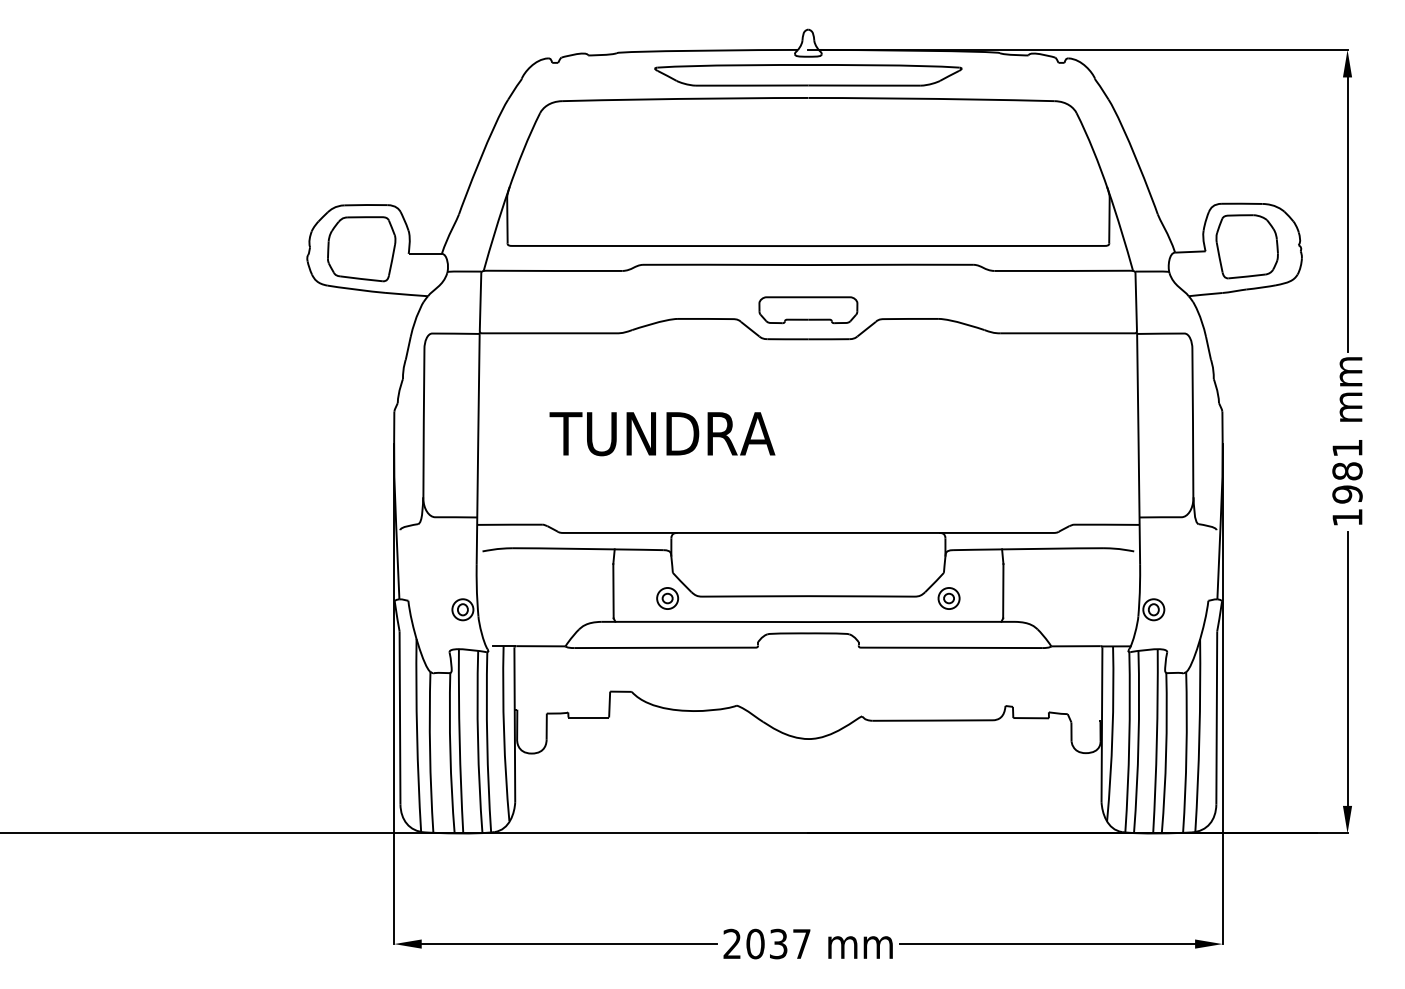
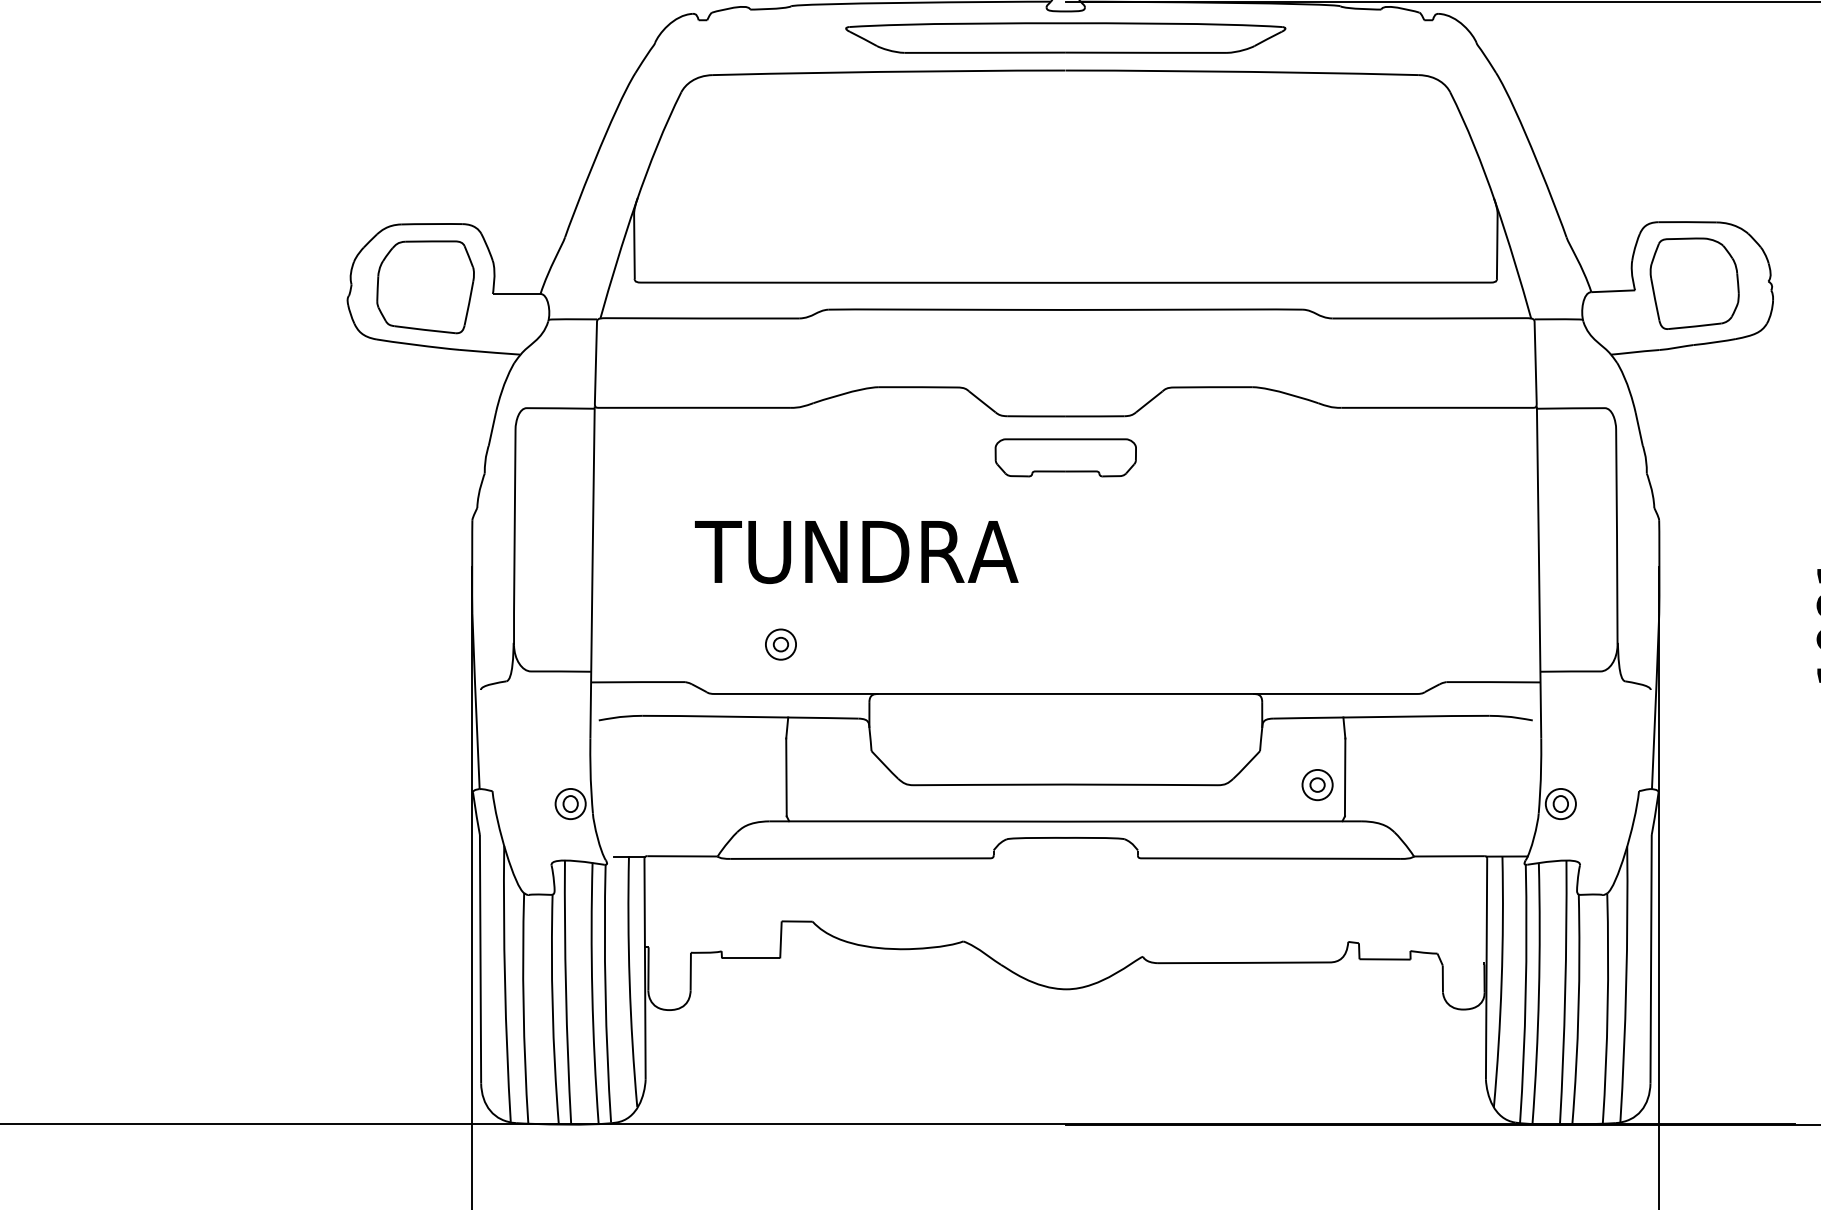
part: (808, 310) -> (1065, 458), moved
part: (667, 598) -> (780, 644), moved
part: (948, 598) -> (1316, 785), moved

